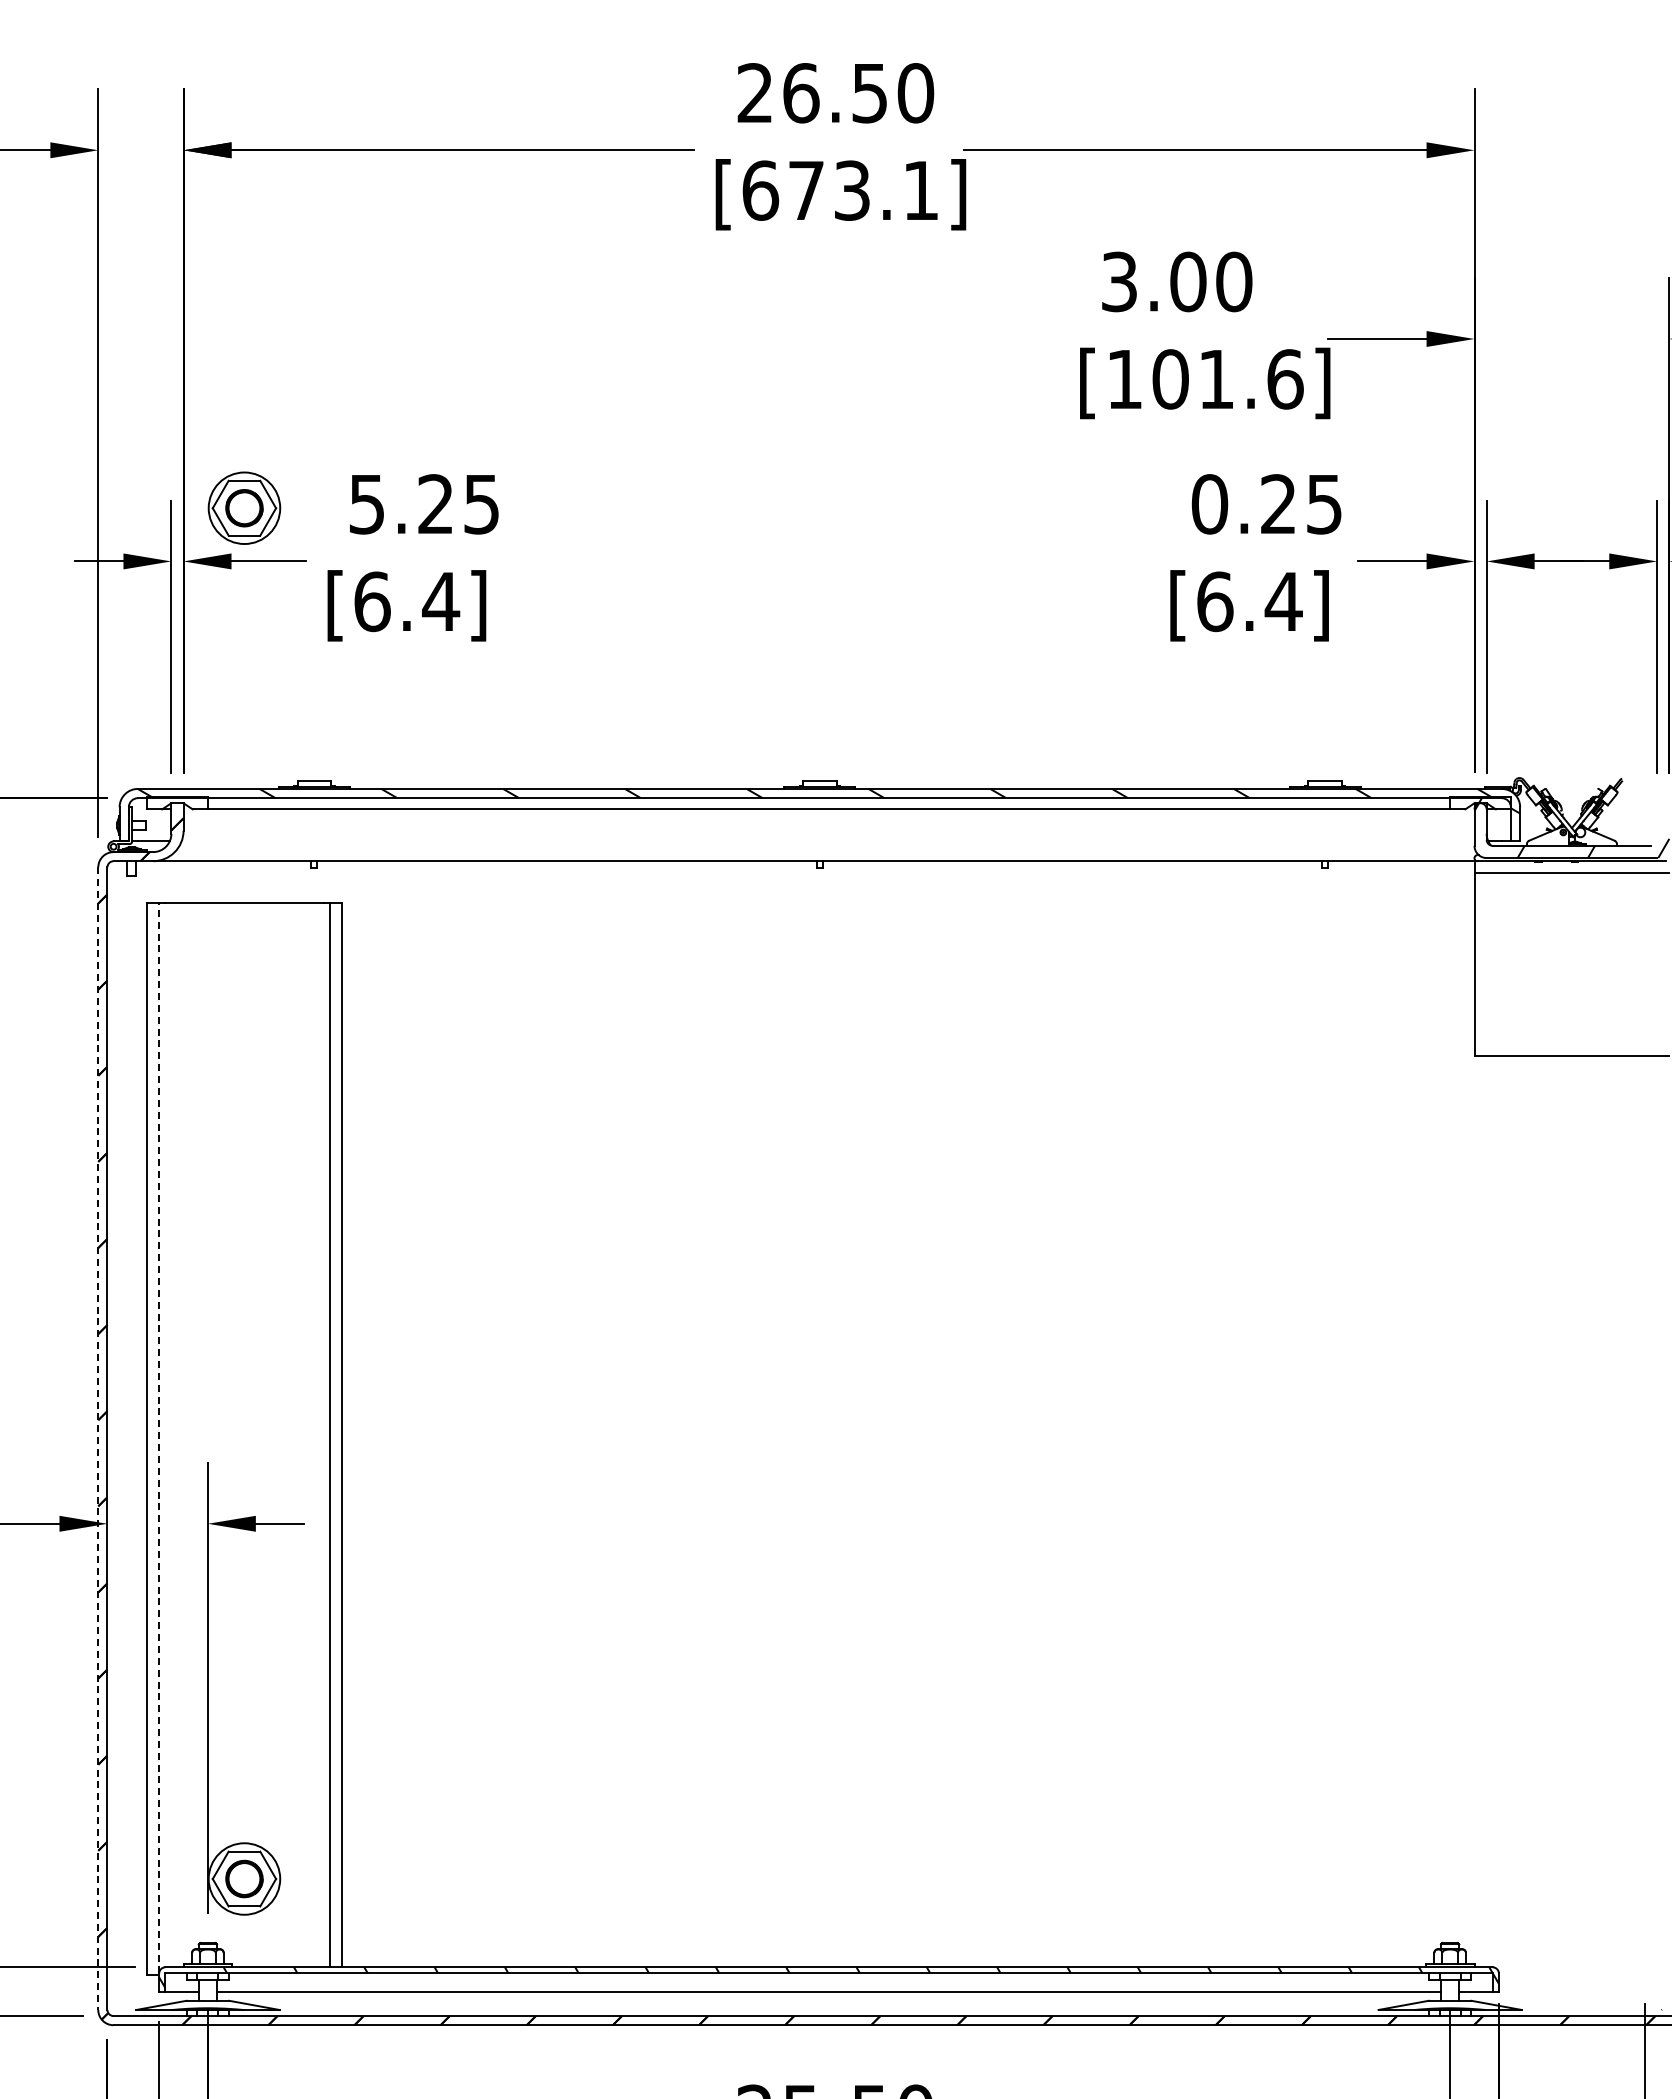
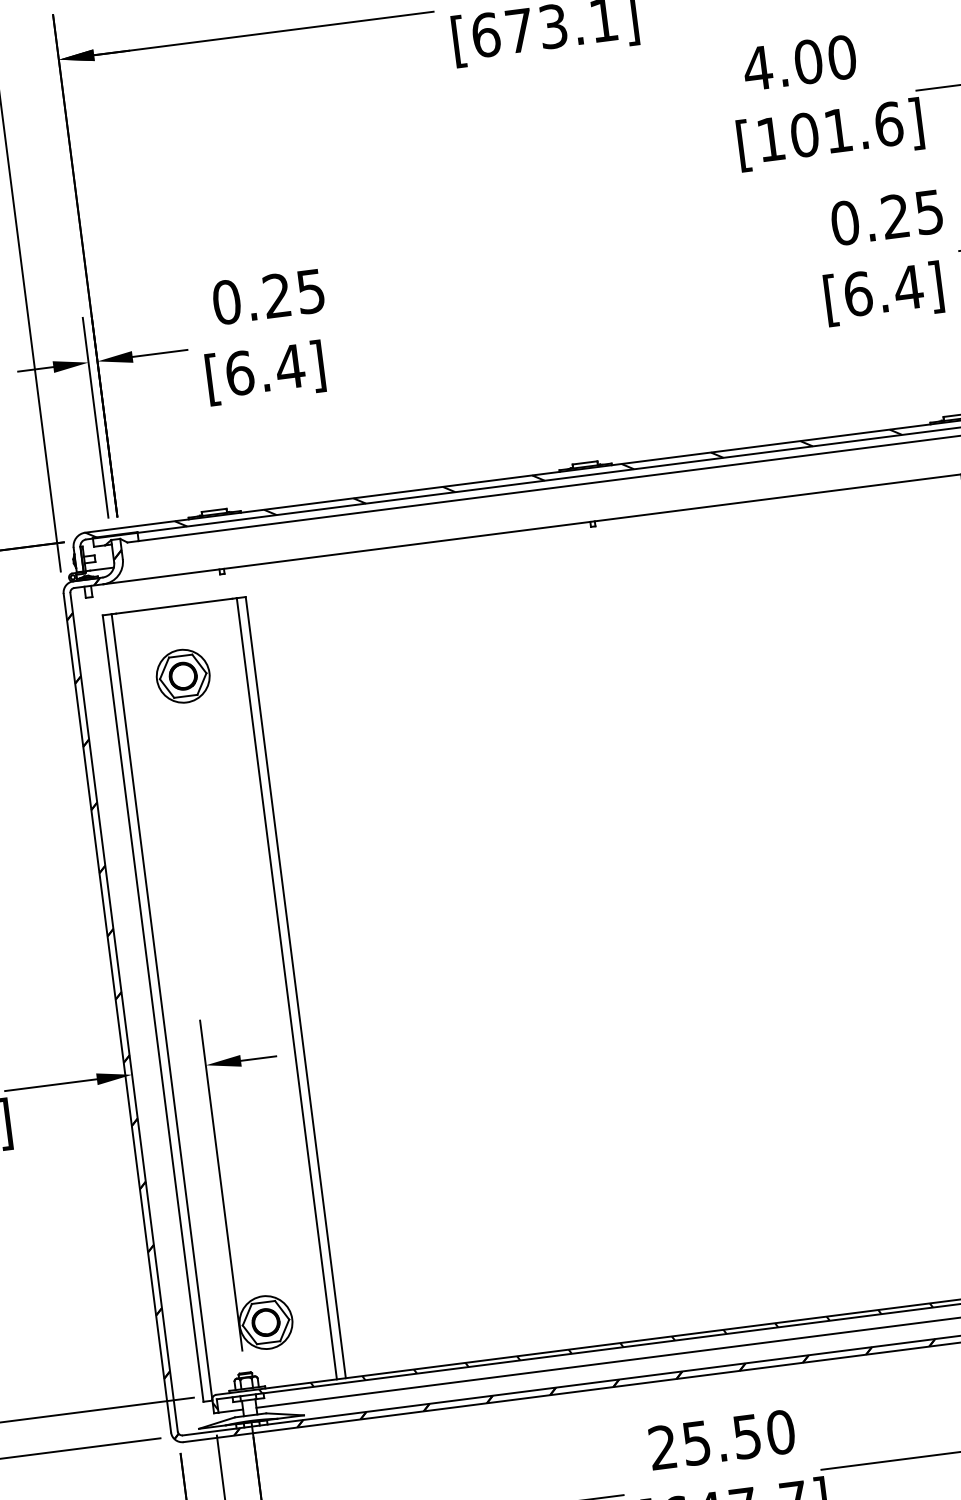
text: (1119, 281) -> (757, 68), 3.00 -> 4.00
text: (367, 504) -> (227, 302), 5.25 -> 0.25
part: (244, 507) -> (183, 675), moved
line: (159, 1437) -> (162, 1006), dashed -> solid
line: (98, 1439) -> (117, 1013), dashed -> solid

